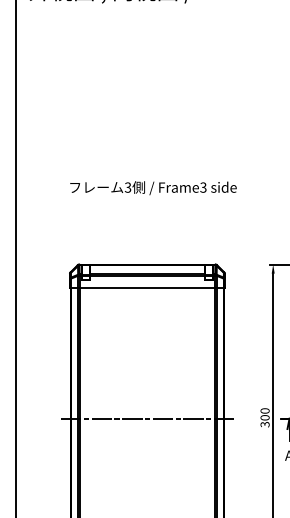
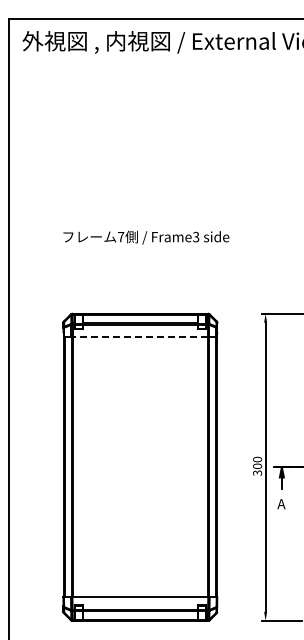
text: (128, 187) -> (121, 236), 3 -> 7
line: (147, 288) -> (140, 337), solid -> dashed
line: (147, 418) -> (140, 467), removed

